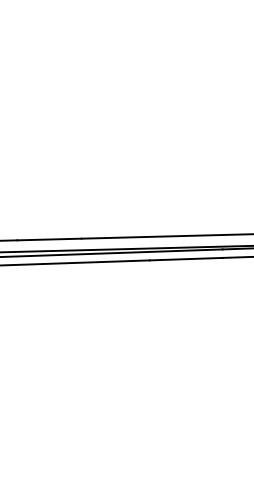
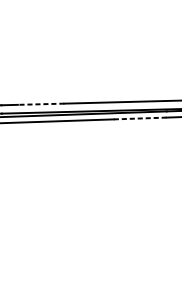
line: (48, 239) -> (40, 104), solid -> dashed
line: (186, 259) -> (140, 118), solid -> dashed

